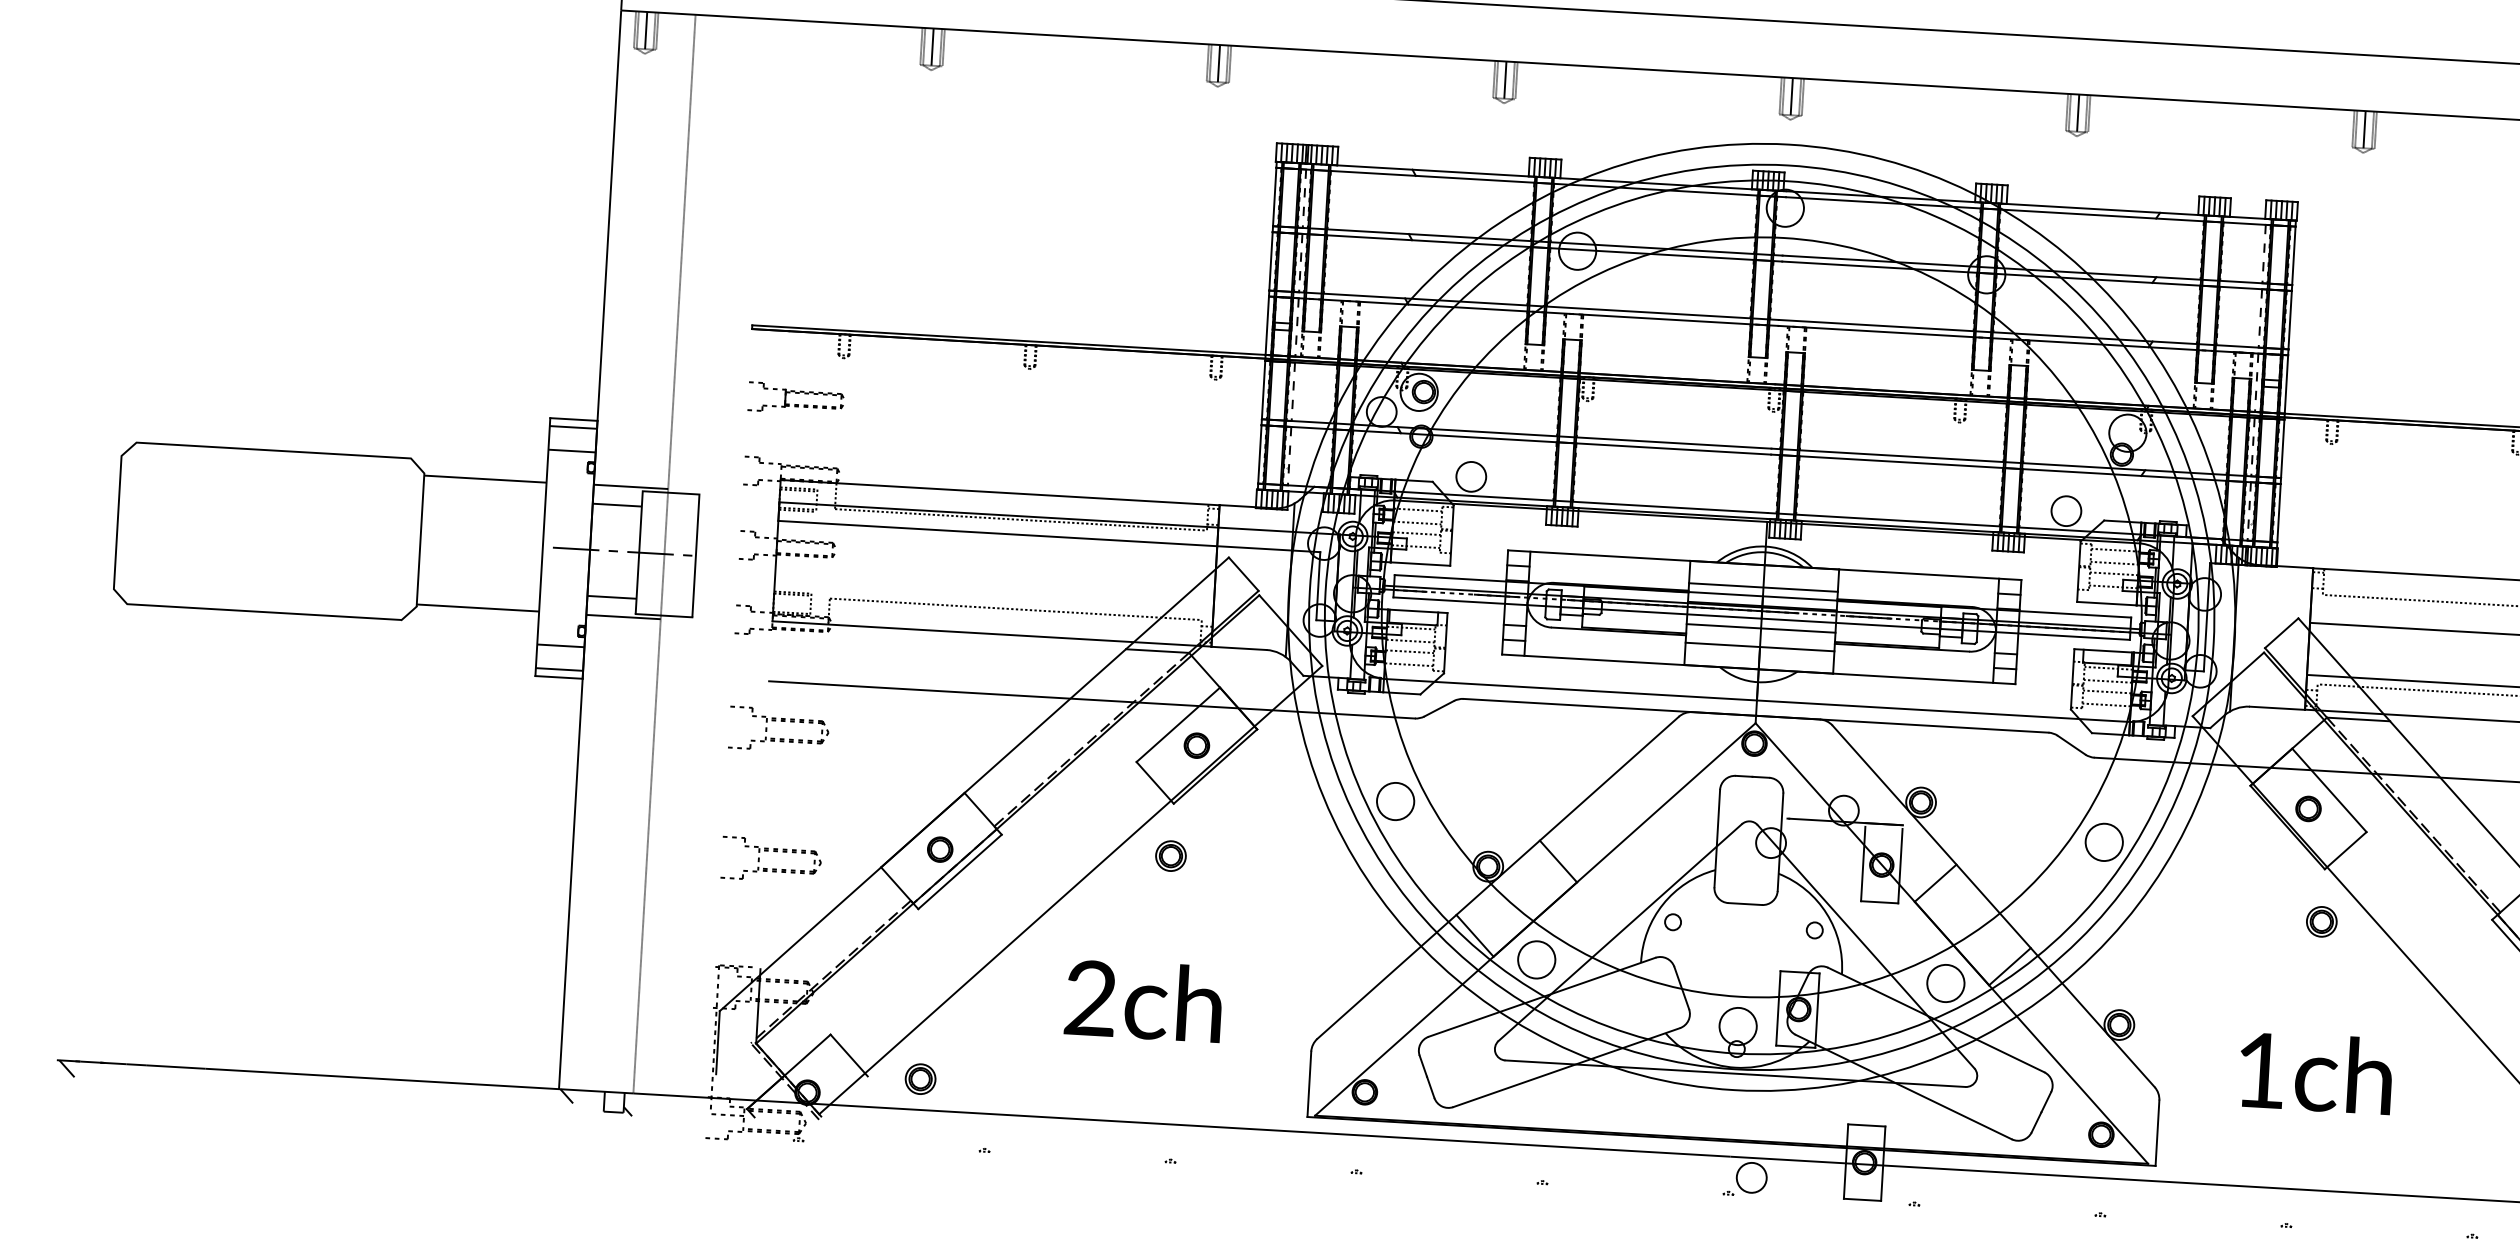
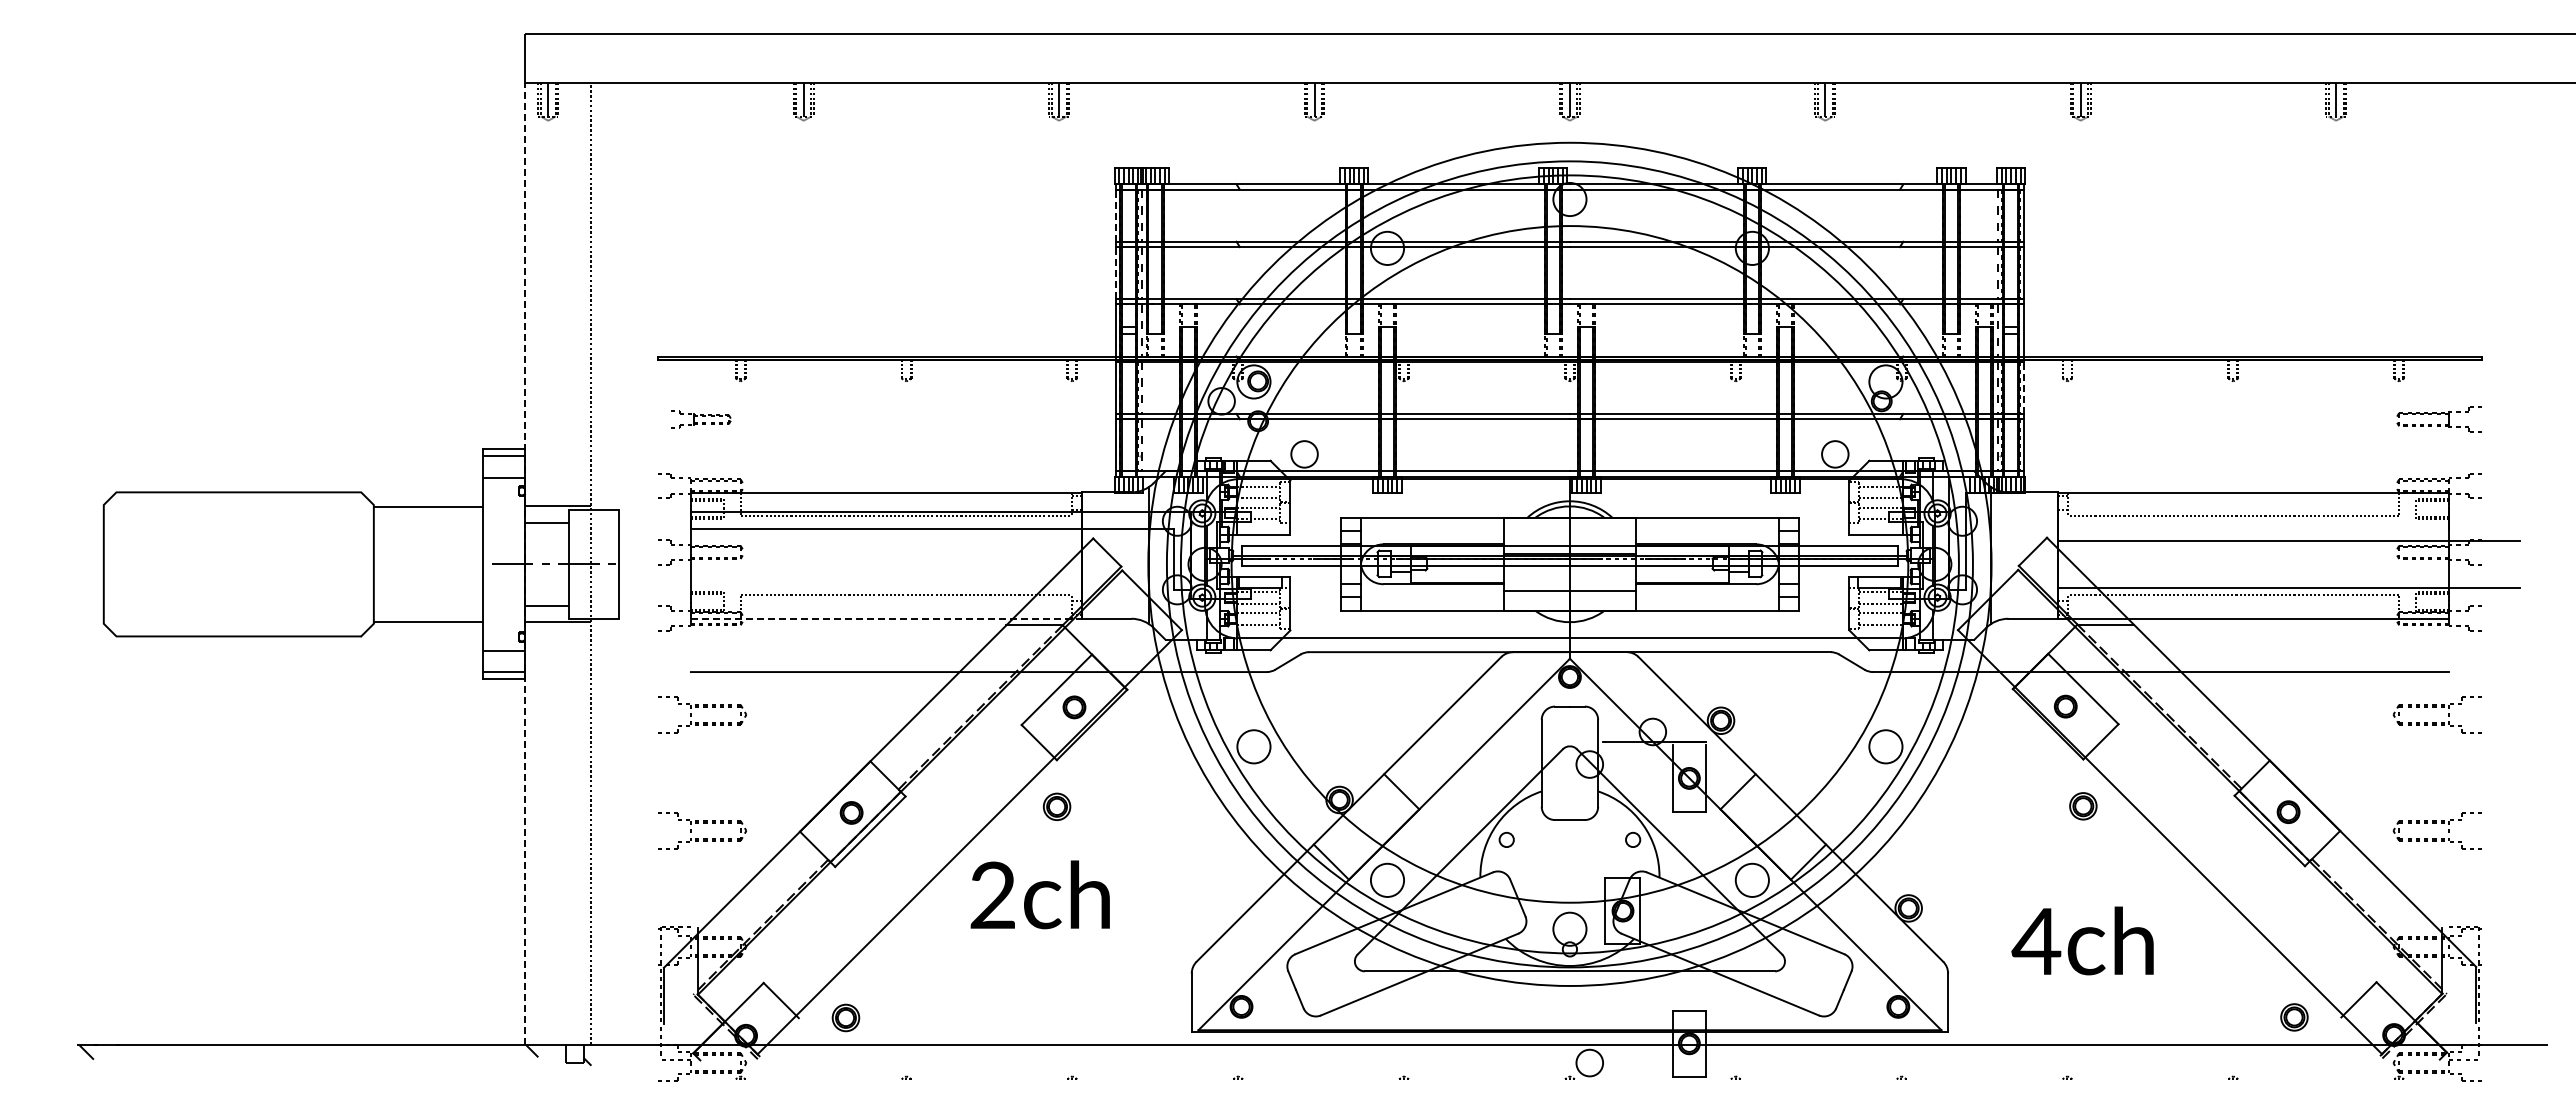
line: (1274, 196) -> (1115, 215), solid -> dashed
line: (1271, 260) -> (1115, 272), solid -> dashed
part: (796, 398) -> (700, 419), size x0.7
line: (2282, 448) -> (2024, 387), solid -> dashed
line: (590, 549) -> (525, 564), solid -> dashed
line: (1762, 587) -> (1569, 537), removed
line: (1760, 628) -> (1569, 574), removed
line: (991, 633) -> (886, 618), solid -> dashed
text: (1142, 1000) -> (1039, 894), moved
text: (2260, 1070) -> (2036, 941), 1ch -> 4ch

